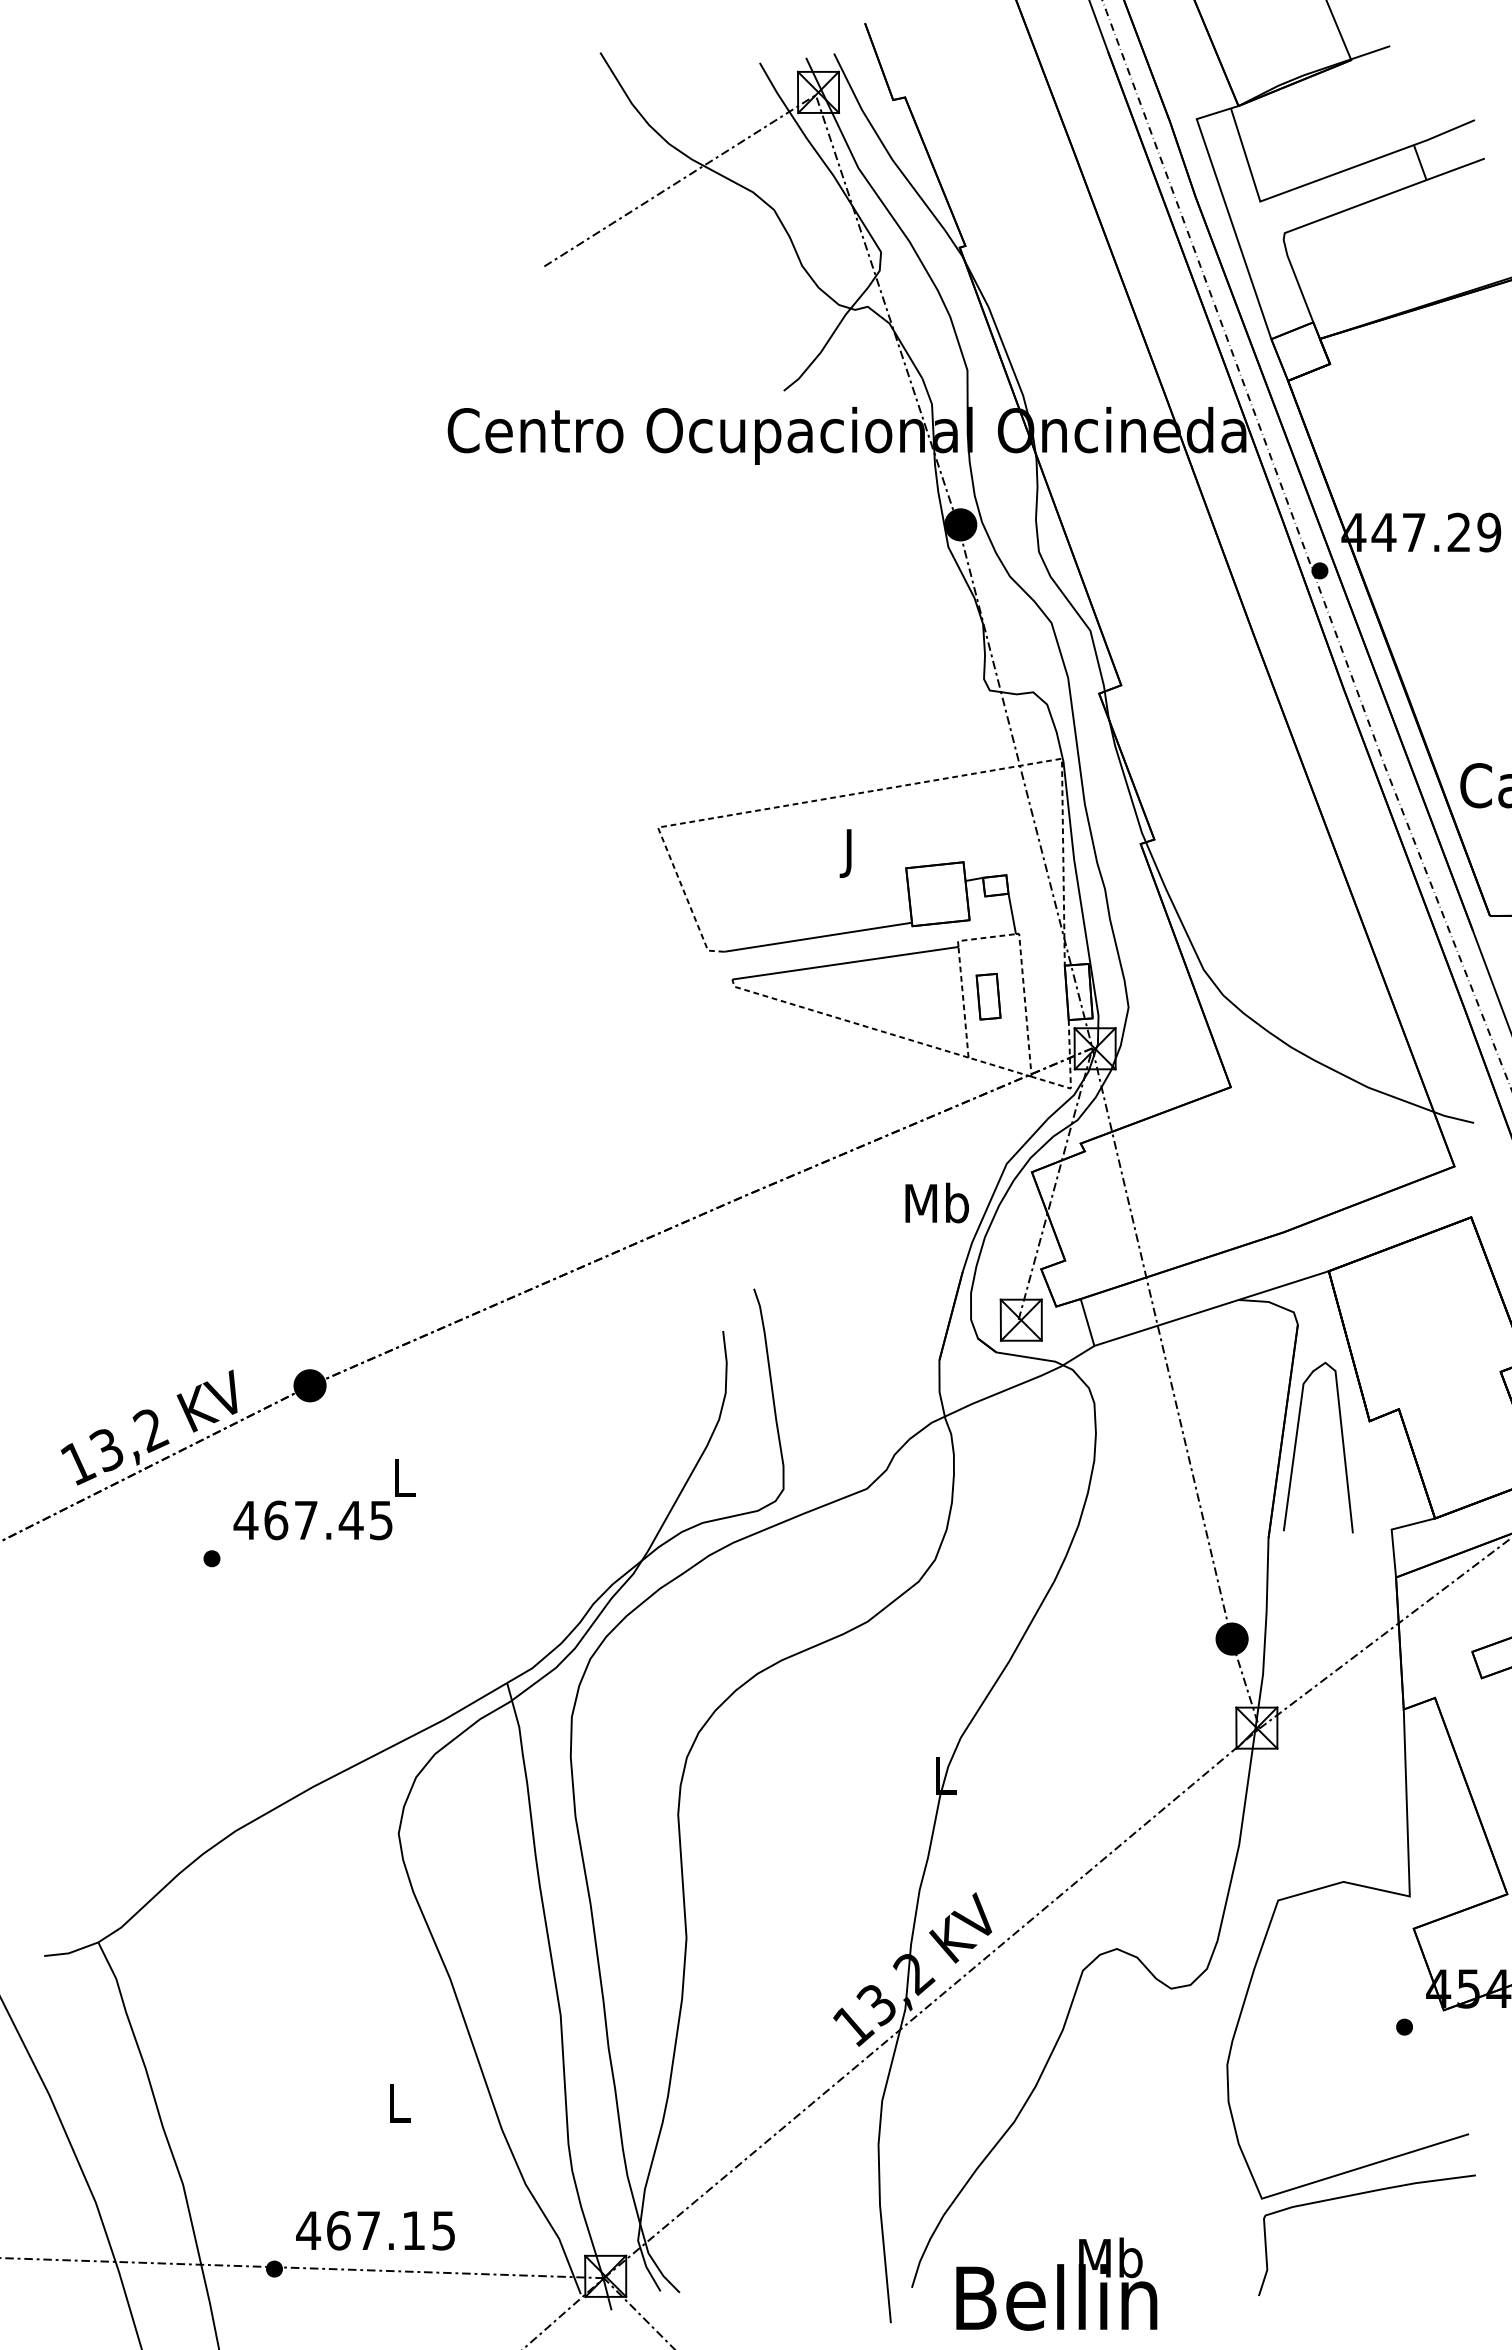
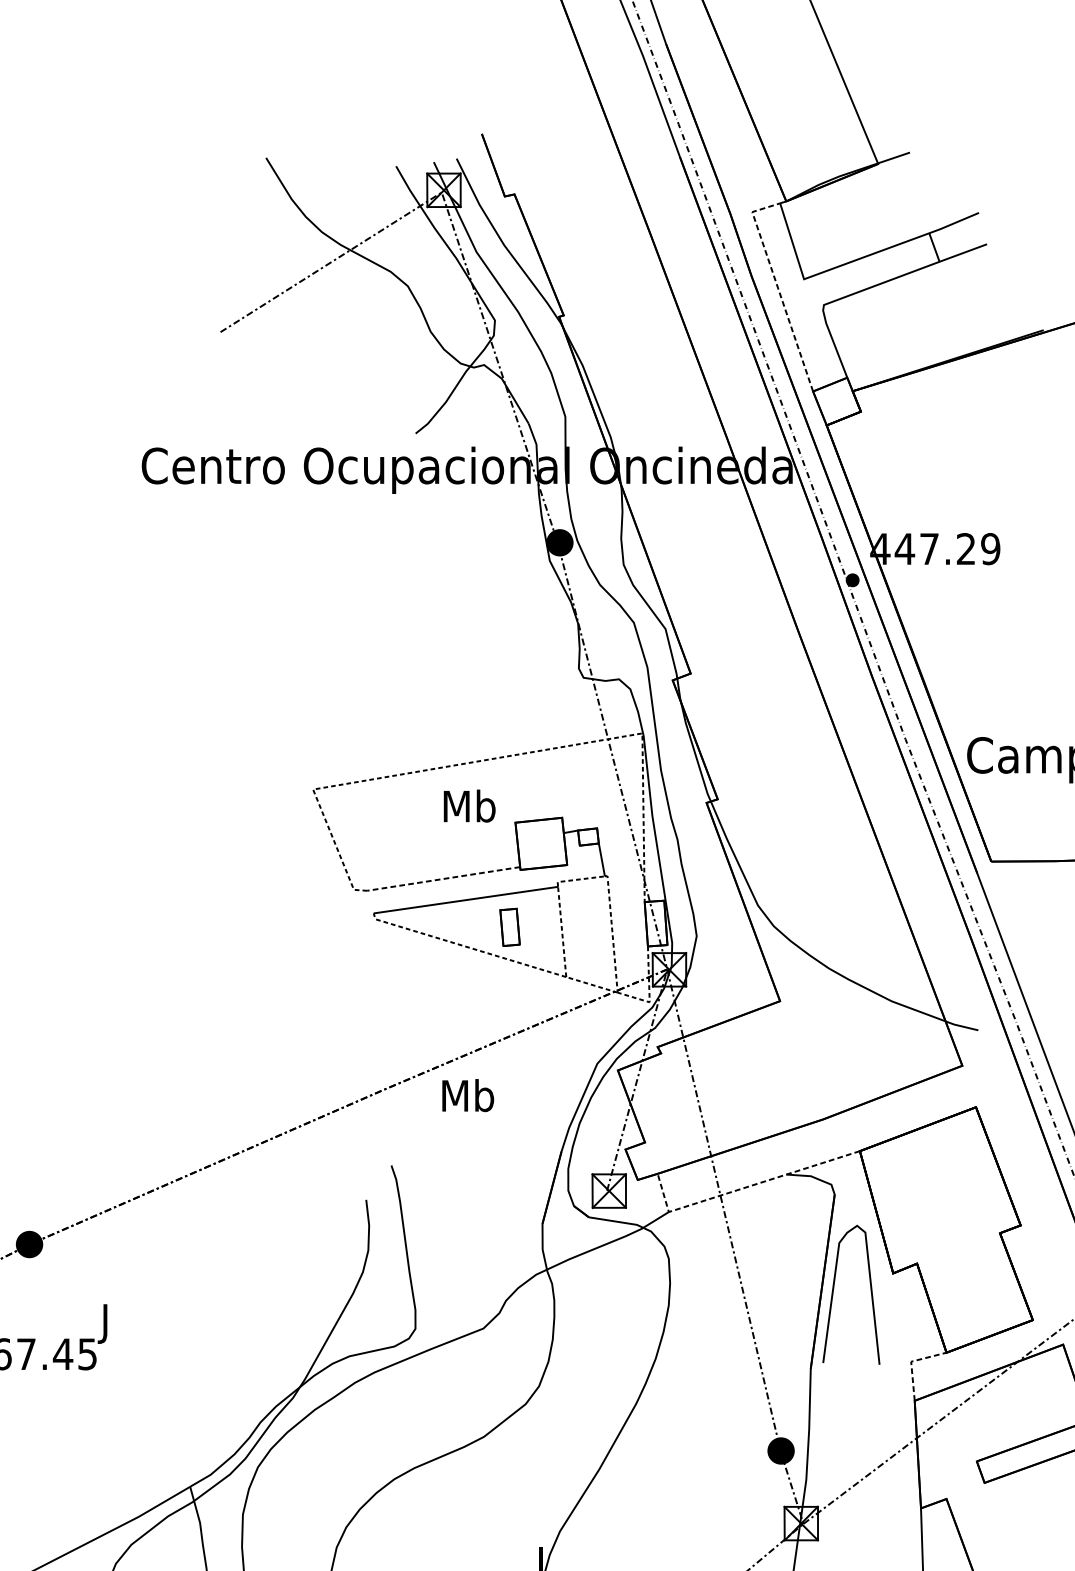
line: (1228, 211) -> (778, 287), solid -> dashed
text: (849, 852) -> (469, 809), J -> Mb
line: (818, 937) -> (443, 879), solid -> dashed
part: (988, 996) -> (509, 927), moved
text: (936, 1202) -> (467, 1095), moved
line: (1187, 1316) -> (744, 1188), solid -> dashed
text: (404, 1483) -> (106, 1324), L -> J
line: (1391, 1530) -> (911, 1362), solid -> dashed

